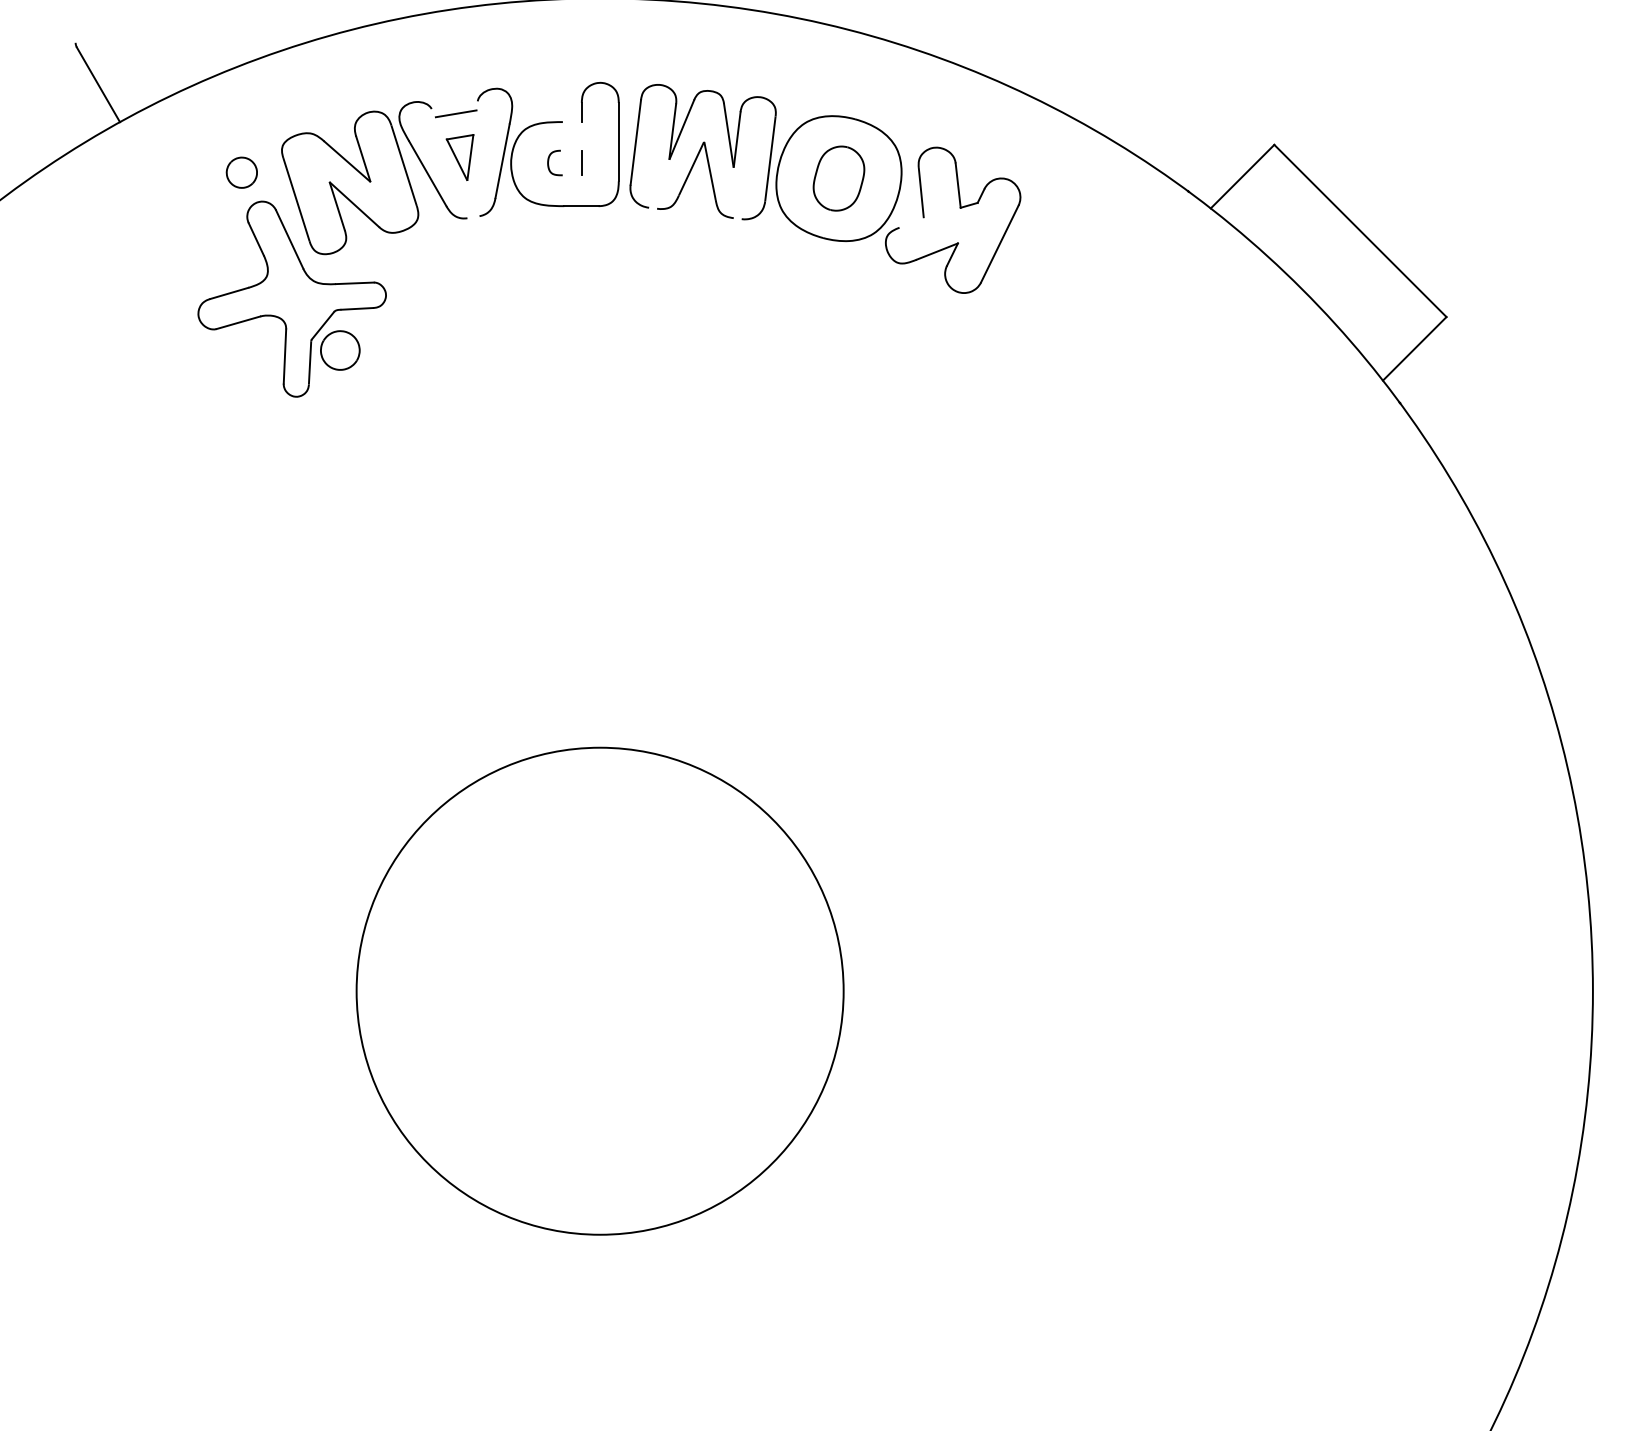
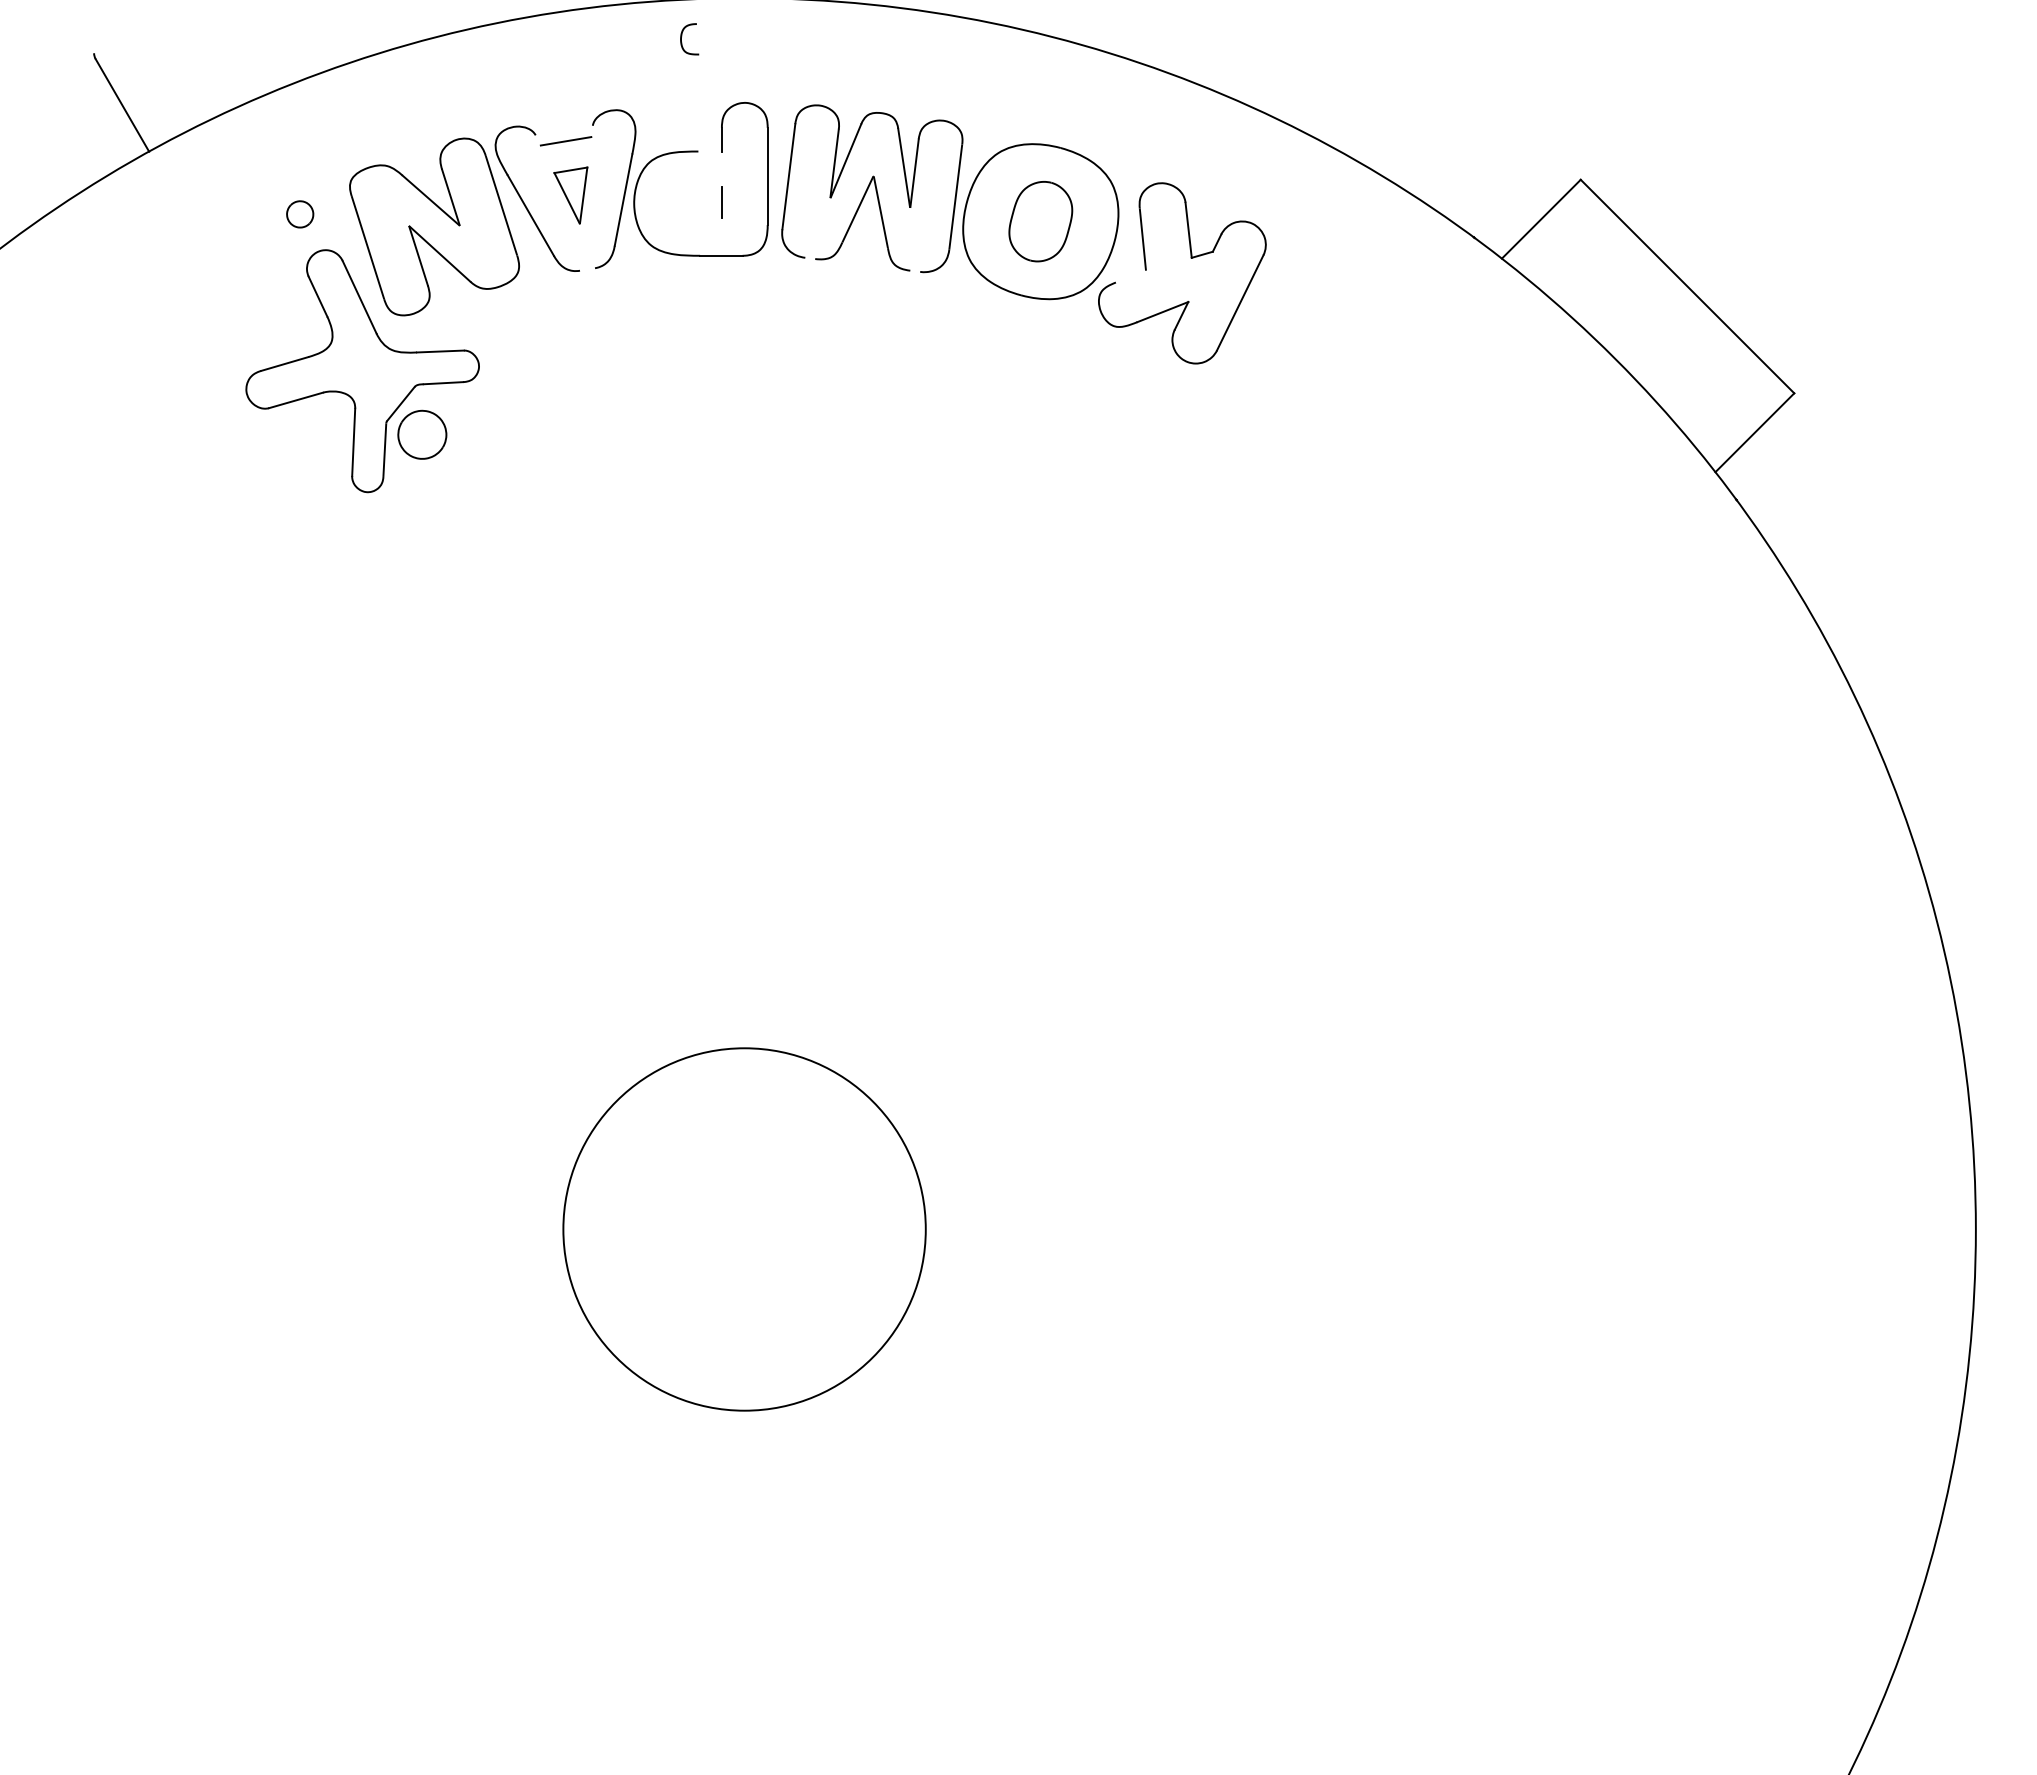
curve: (549, 160) -> (682, 36), moved
part: (241, 172) -> (299, 214), size x0.7
circle: (600, 991) -> (744, 1229), size x0.6

